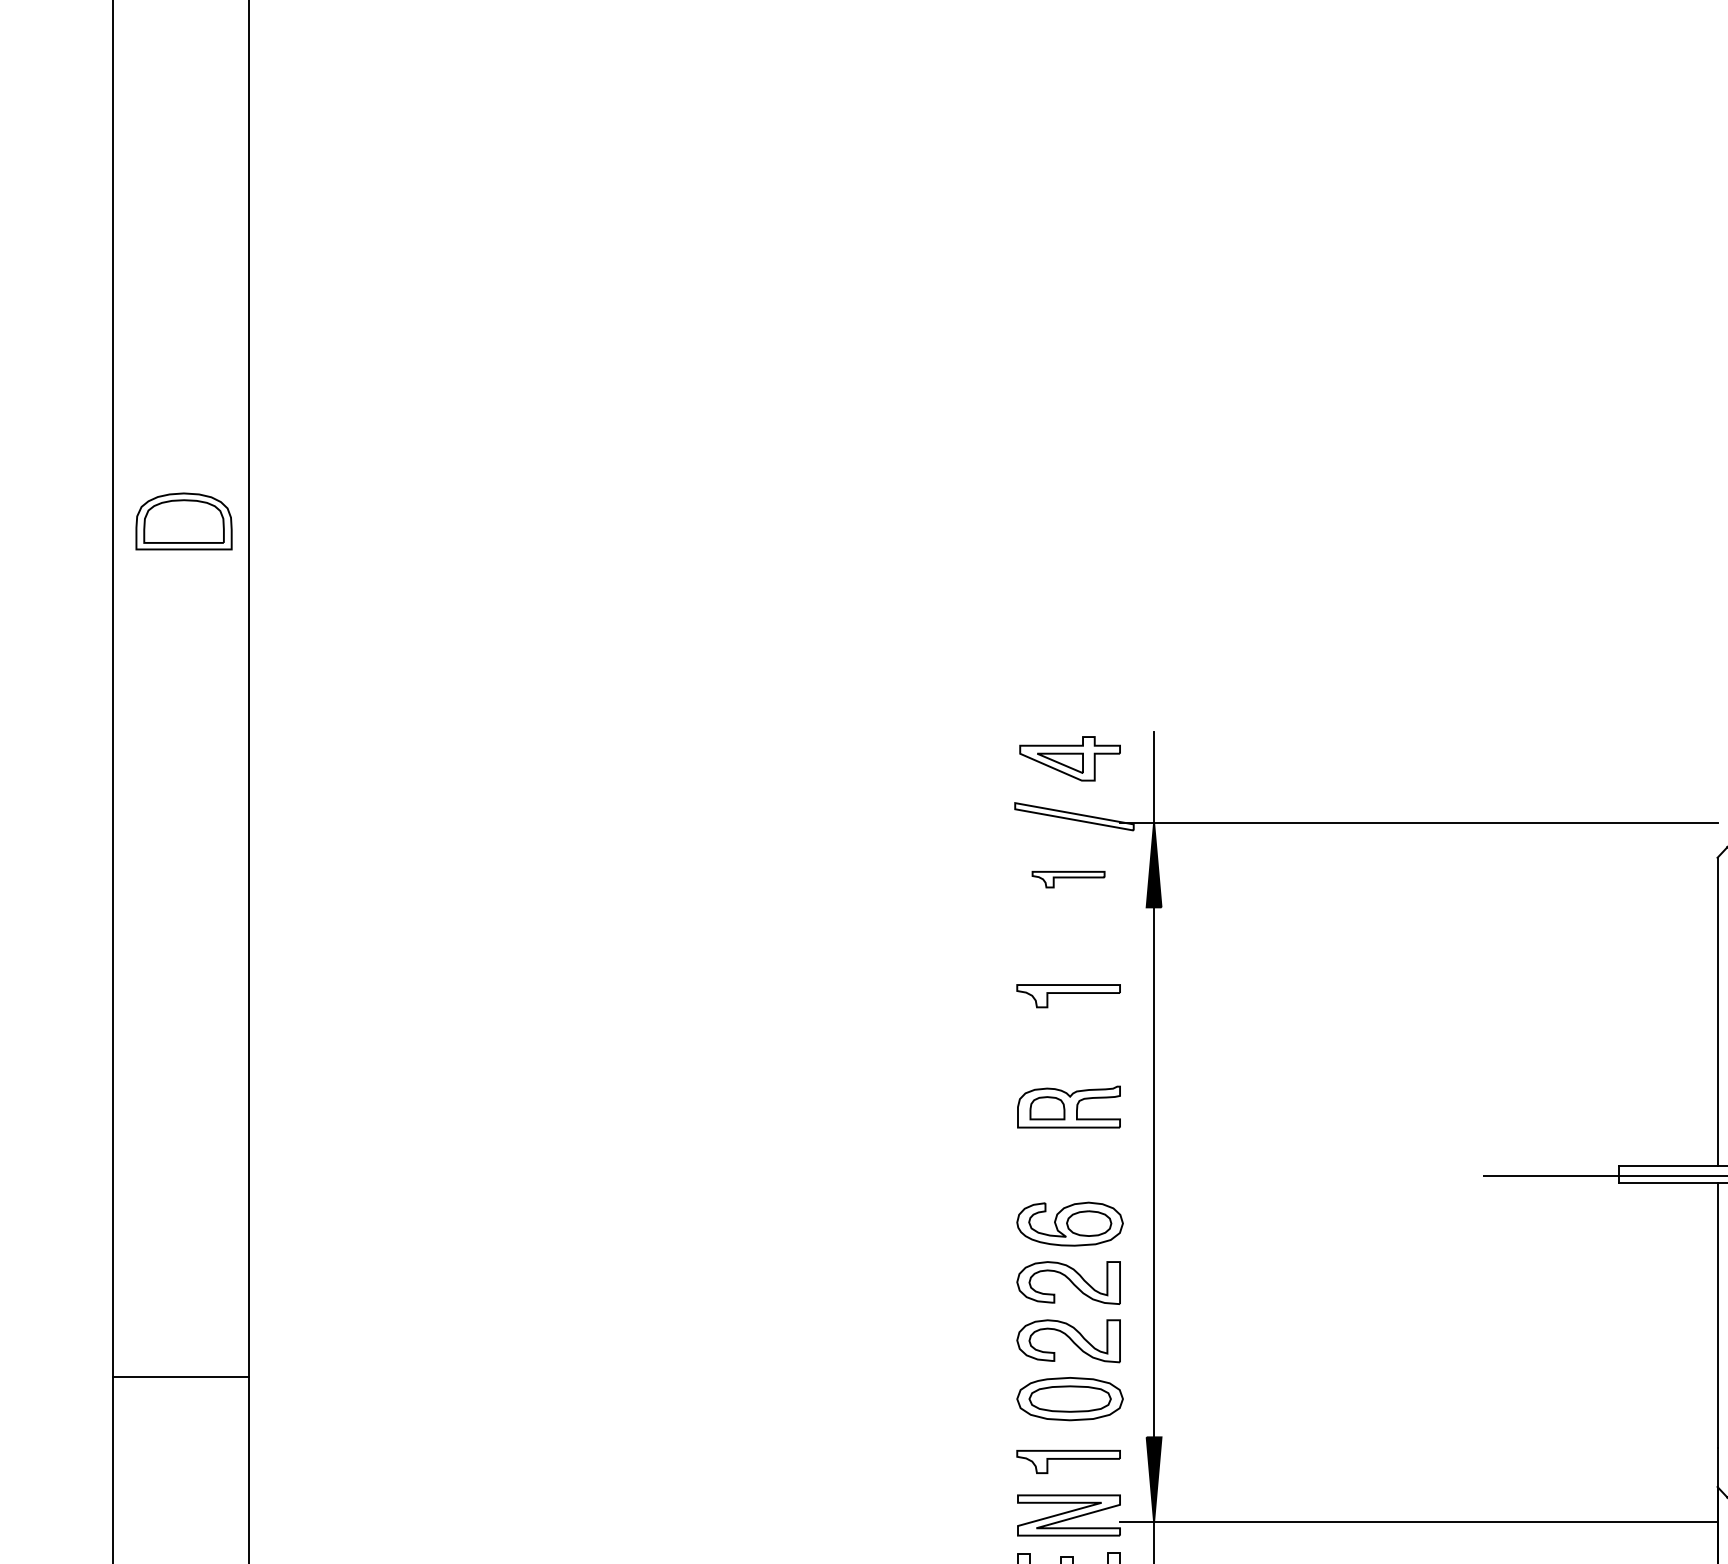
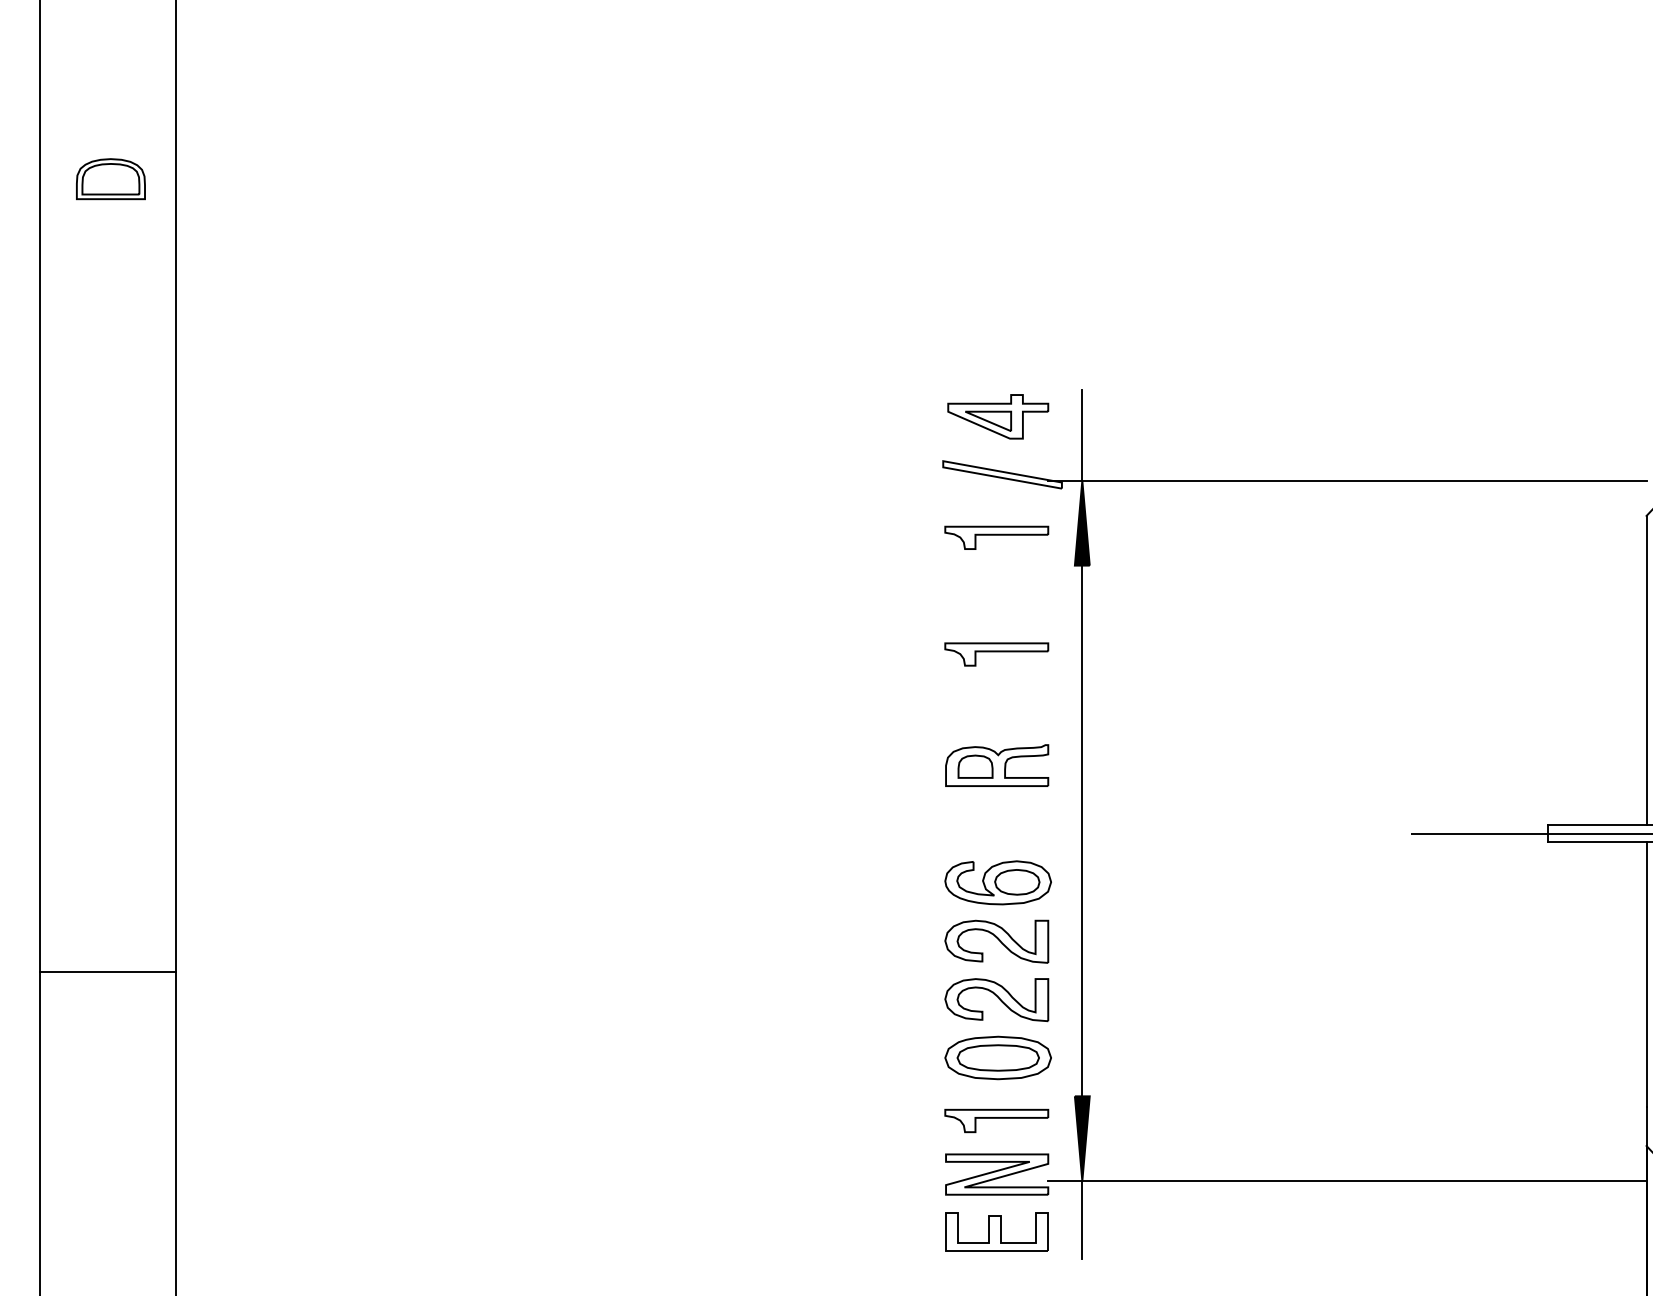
part: (183, 521) -> (110, 179), size x0.71
part: (1068, 879) -> (996, 537), size x1.43
line: (180, 1377) -> (107, 972), moved

